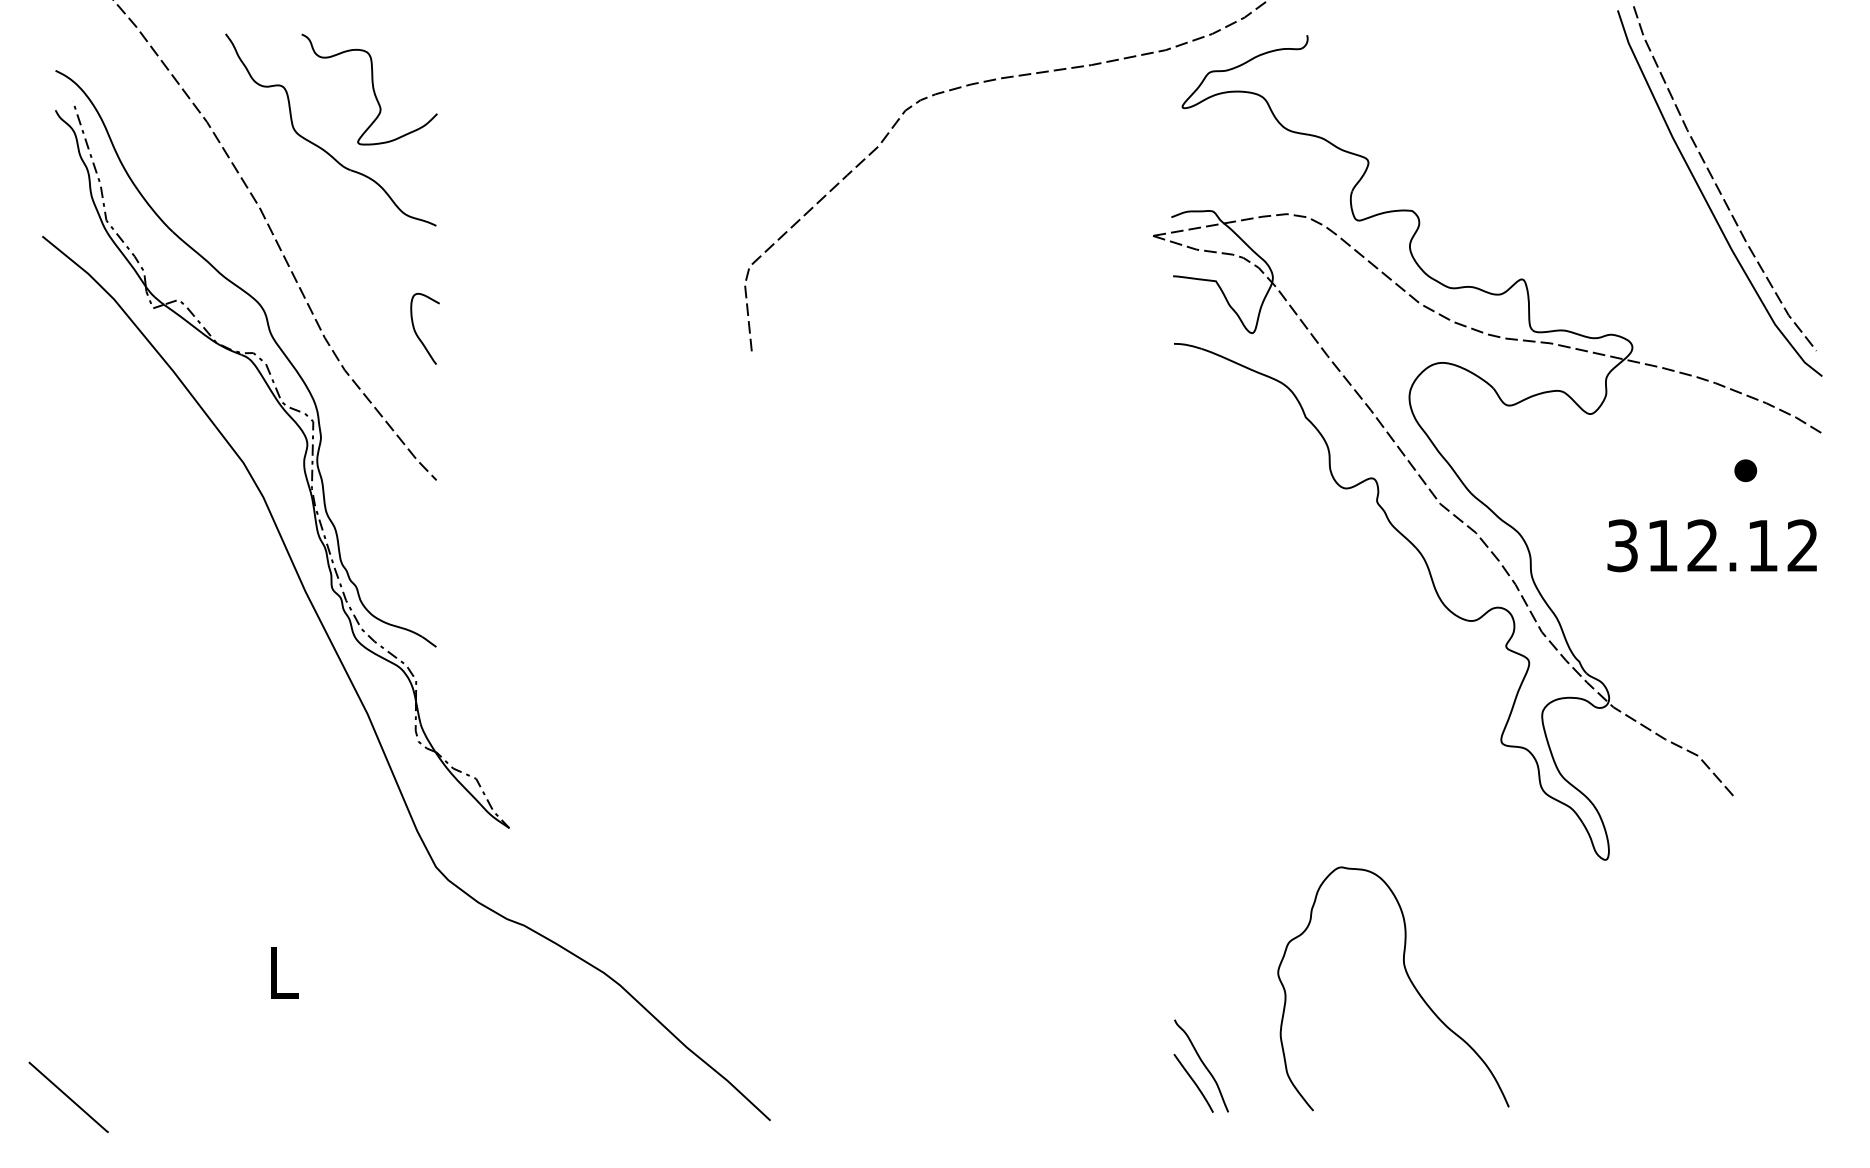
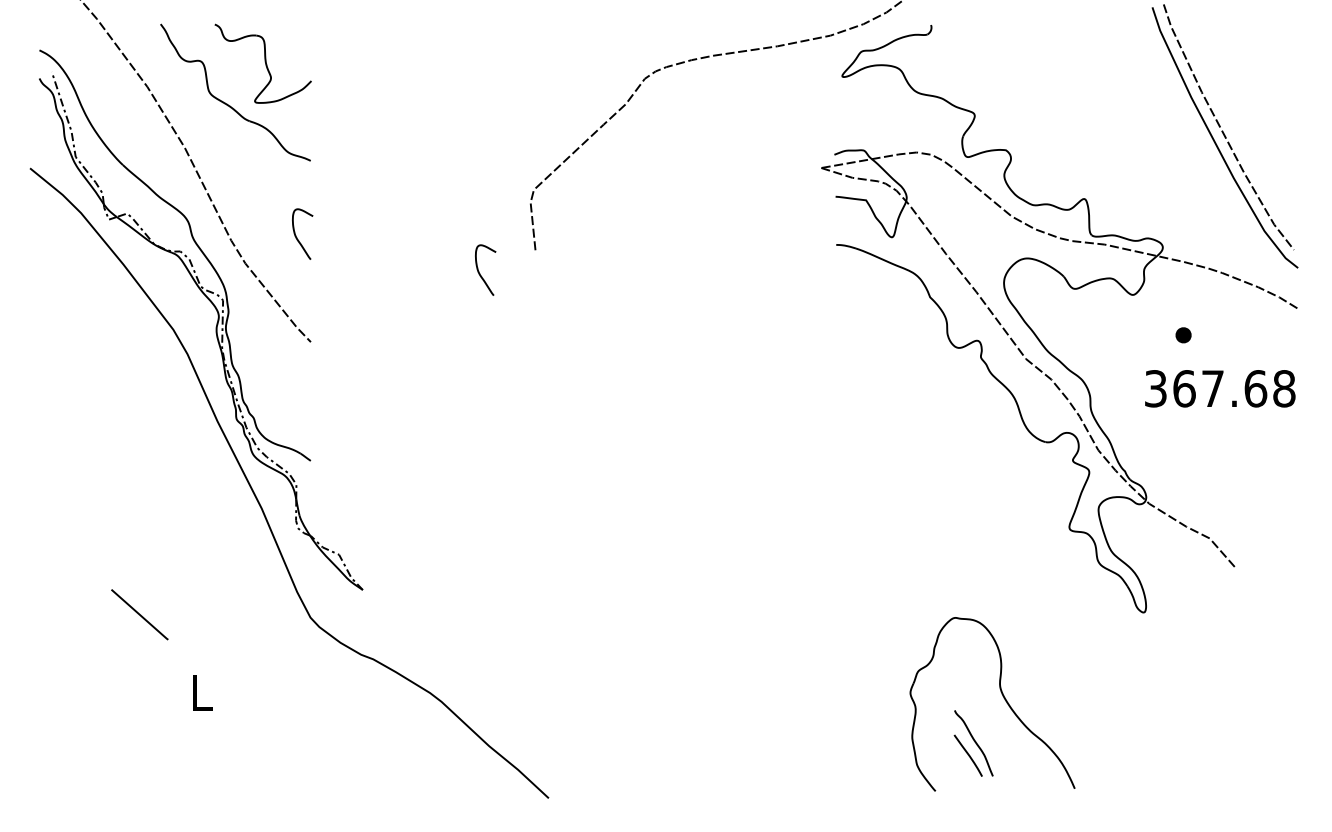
curve: (673, 381) -> (479, 271), added
part: (1745, 471) -> (1183, 335), moved
text: (1733, 545) -> (1234, 388), 312.12 -> 367.68
part: (1201, 1066) -> (973, 743), moved
line: (68, 1097) -> (139, 614), moved

